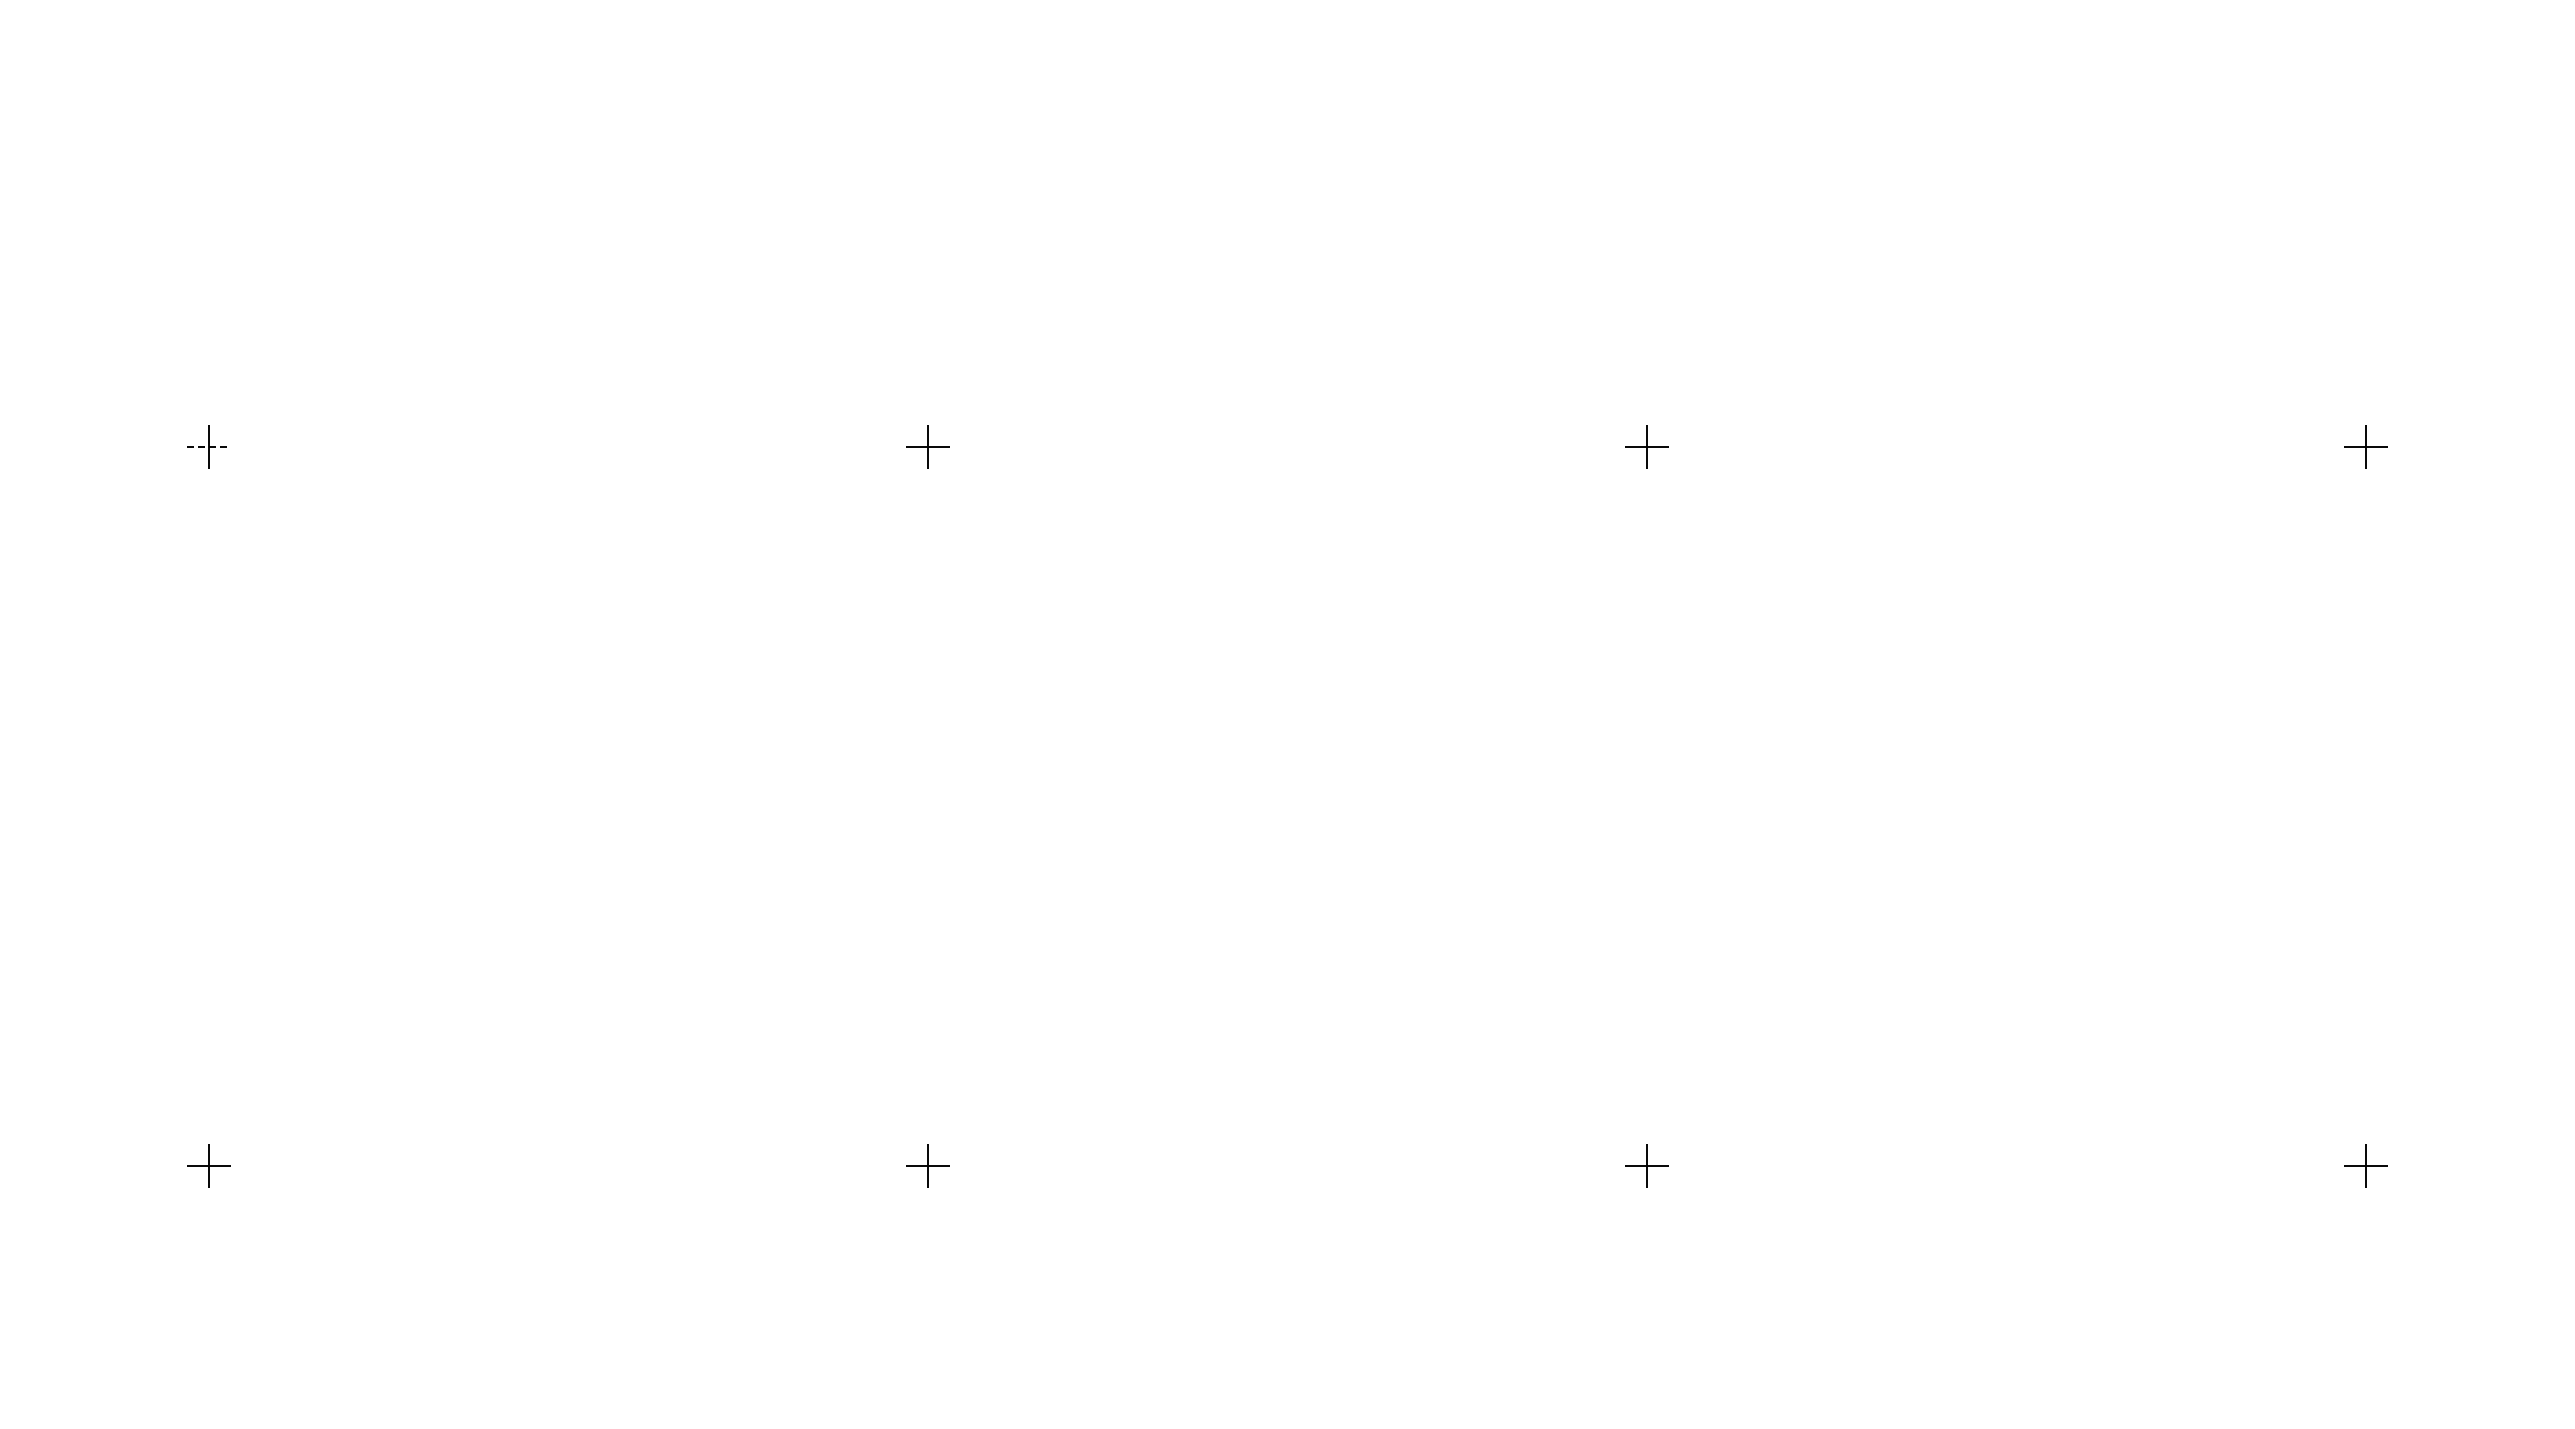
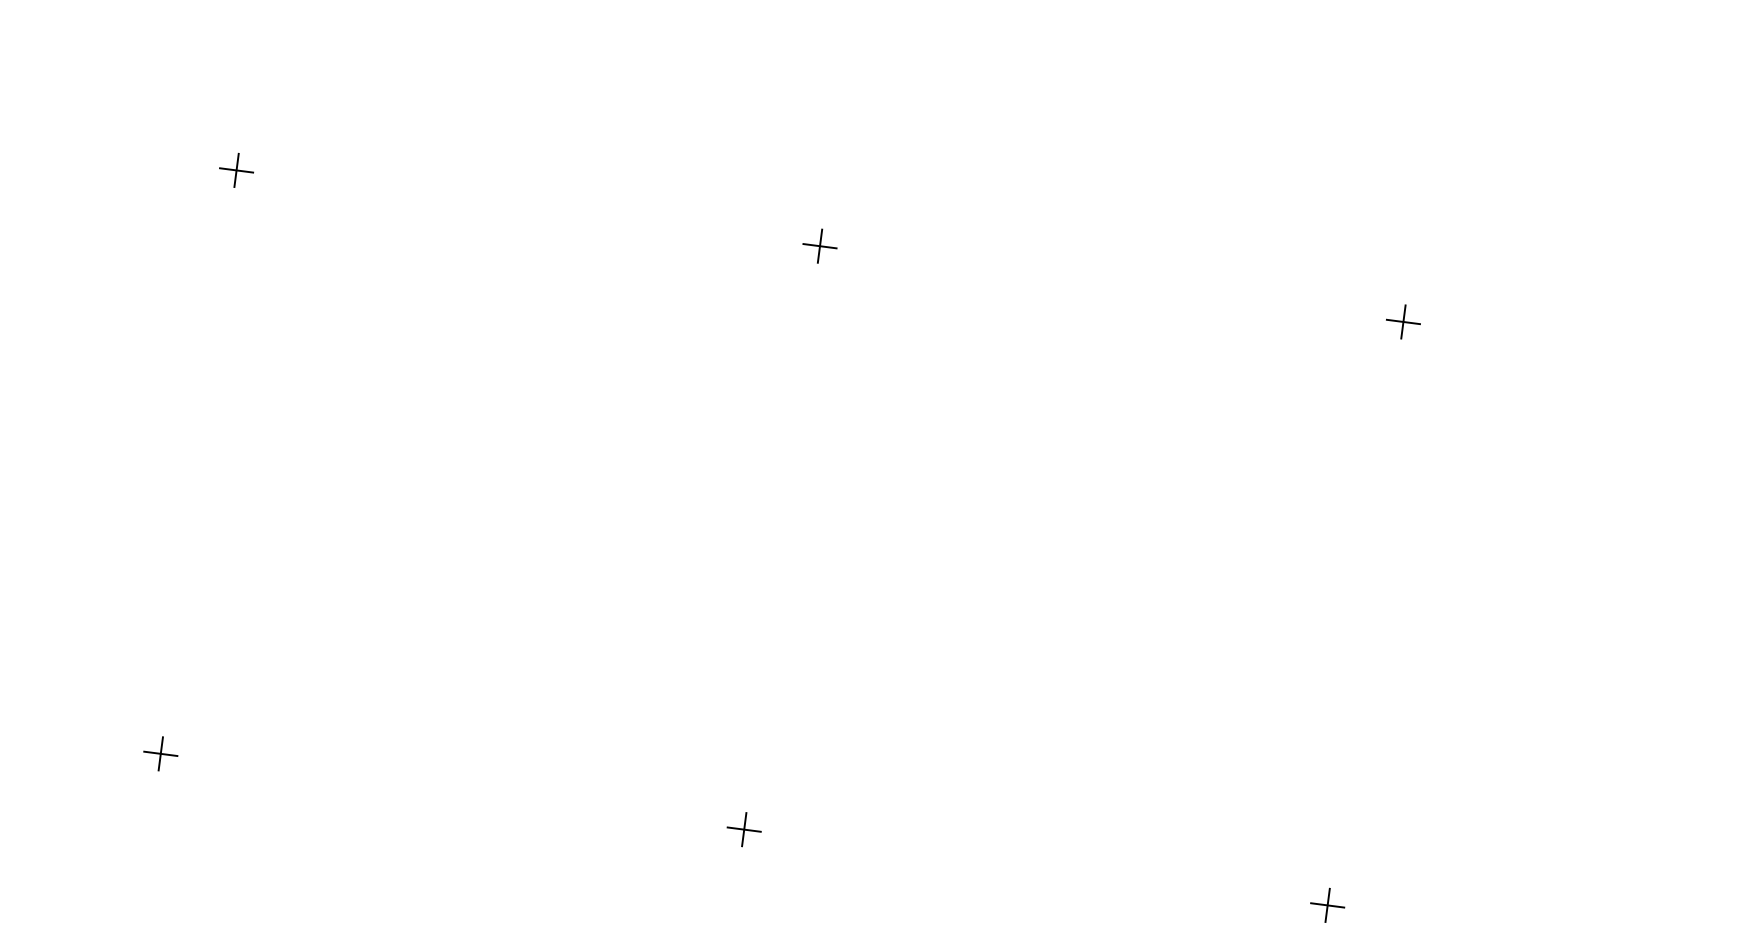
line: (209, 446) -> (236, 170), dashed -> solid

